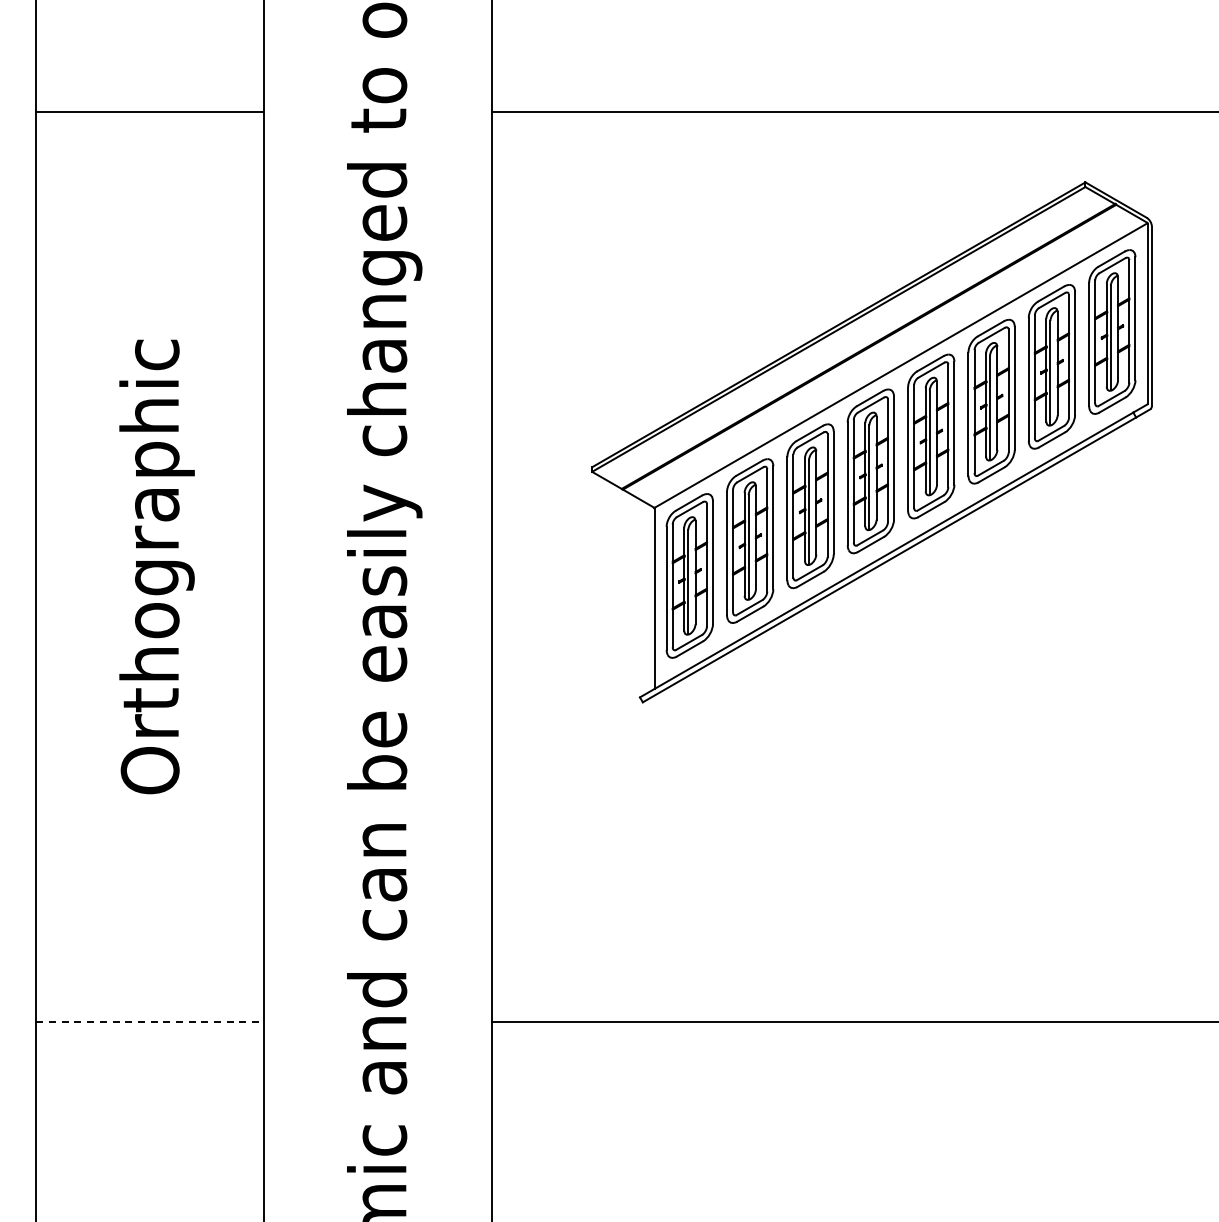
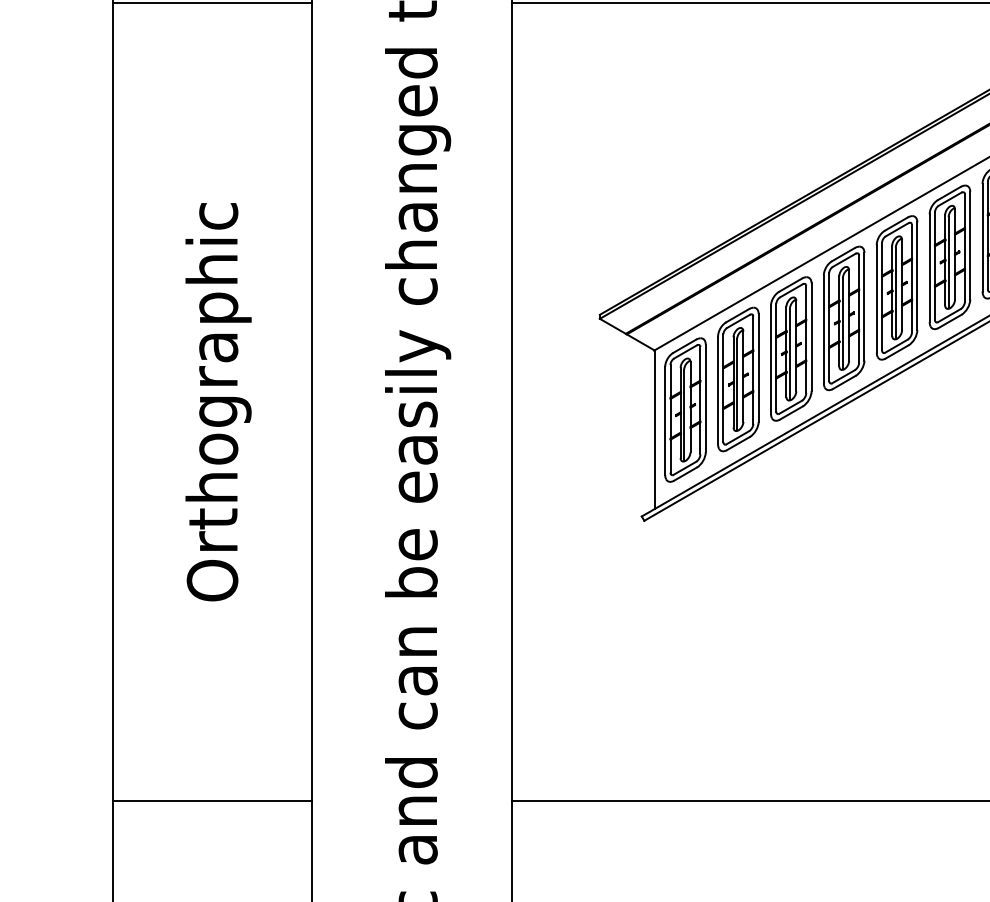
line: (150, 1022) -> (212, 801), dashed -> solid

